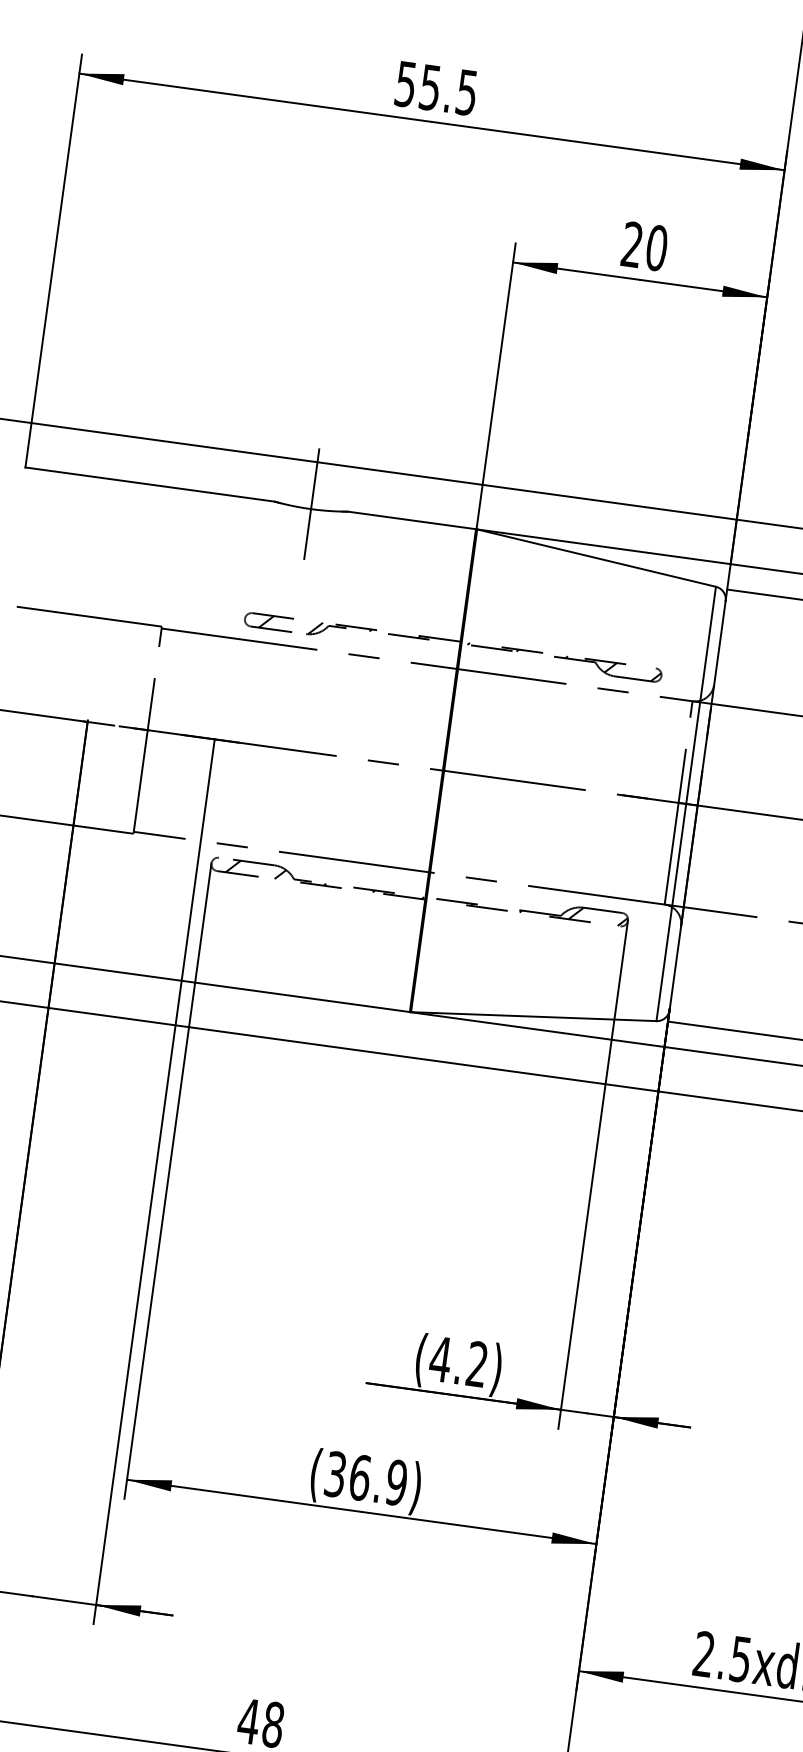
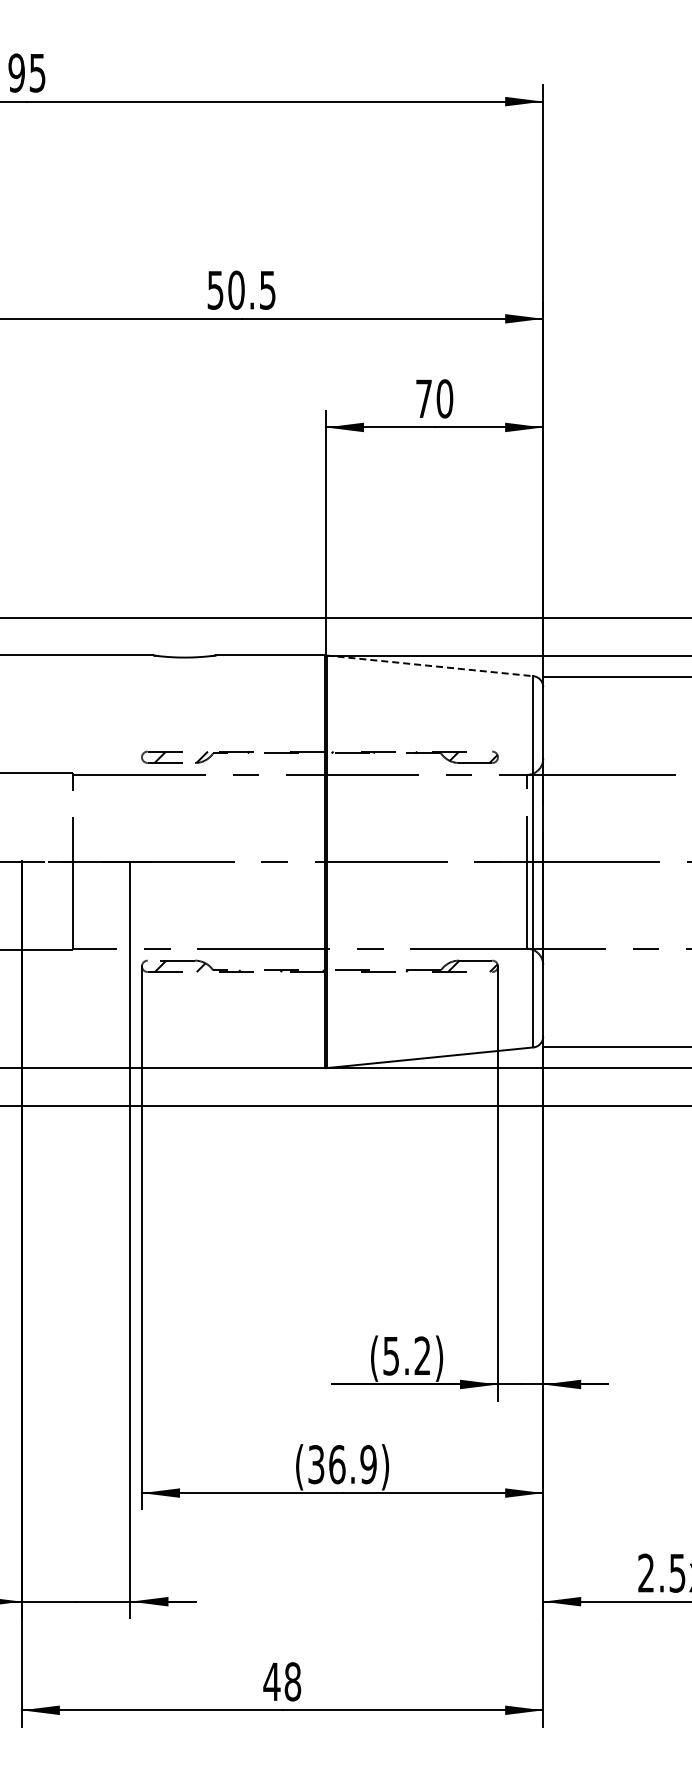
text: (430, 86) -> (236, 289), 55.5 -> 50.5
text: (631, 244) -> (423, 398), 20 -> 70
line: (311, 504) -> (184, 653), removed
line: (597, 557) -> (430, 665), solid -> dashed
text: (439, 1359) -> (390, 1356), (4.2) -> (5.2)

